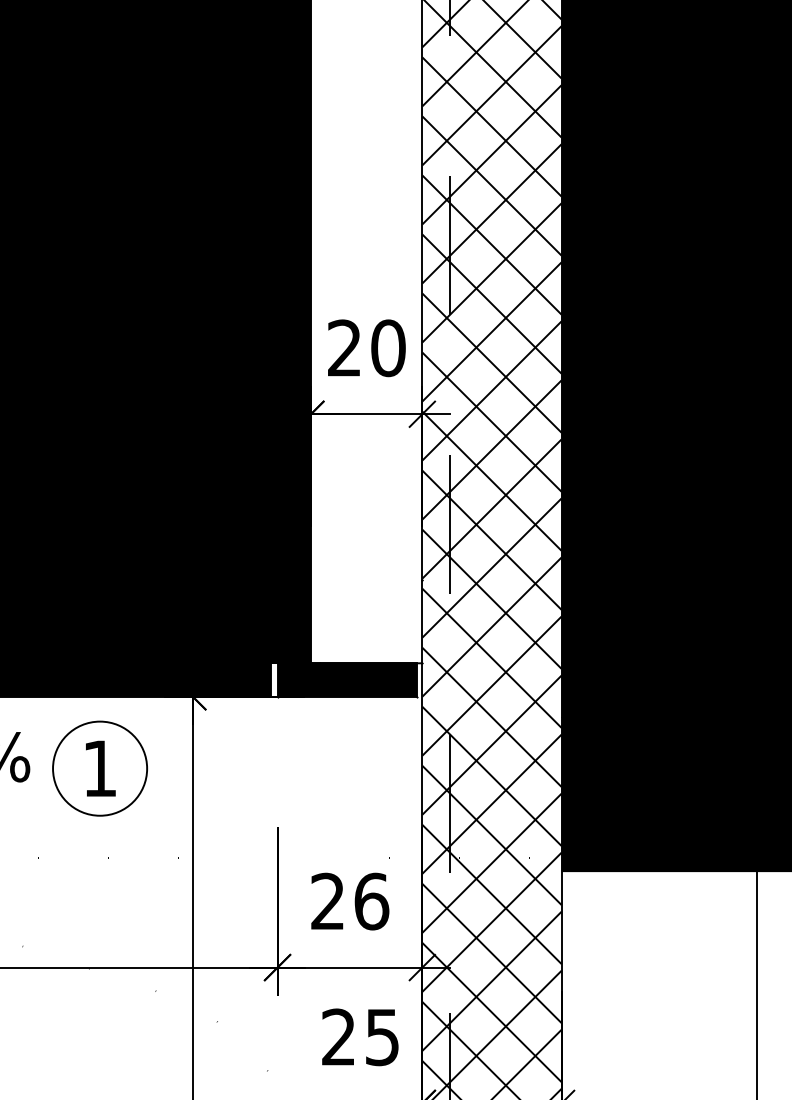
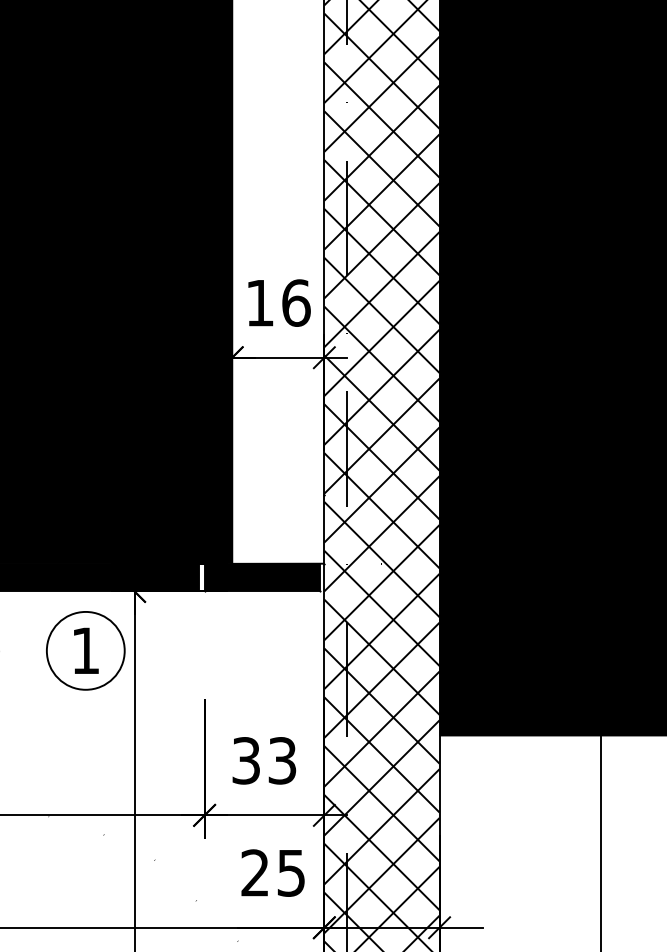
text: (366, 347) -> (278, 302), 20 -> 16
part: (99, 768) -> (85, 650), moved
text: (349, 901) -> (264, 760), 26 -> 33

